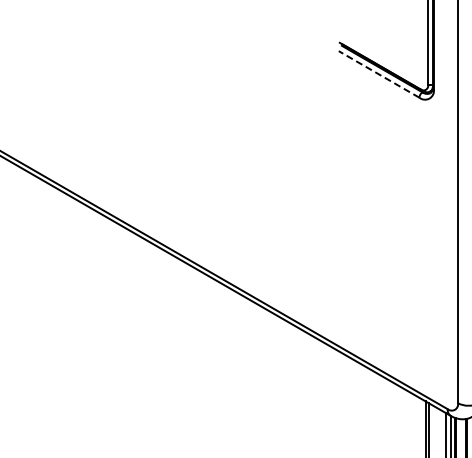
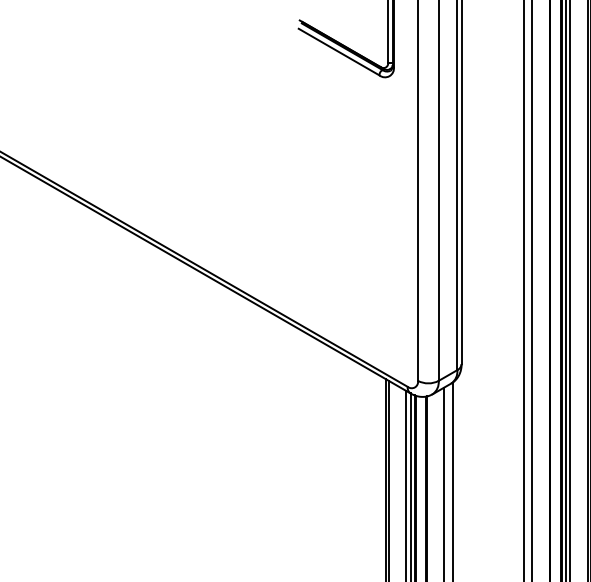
line: (379, 74) -> (339, 52), dashed -> solid

